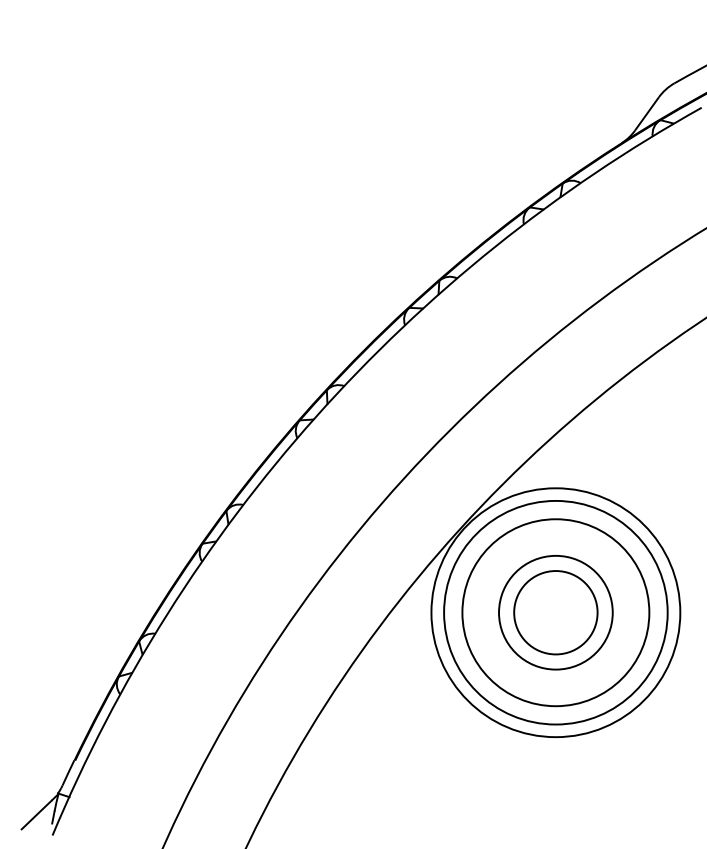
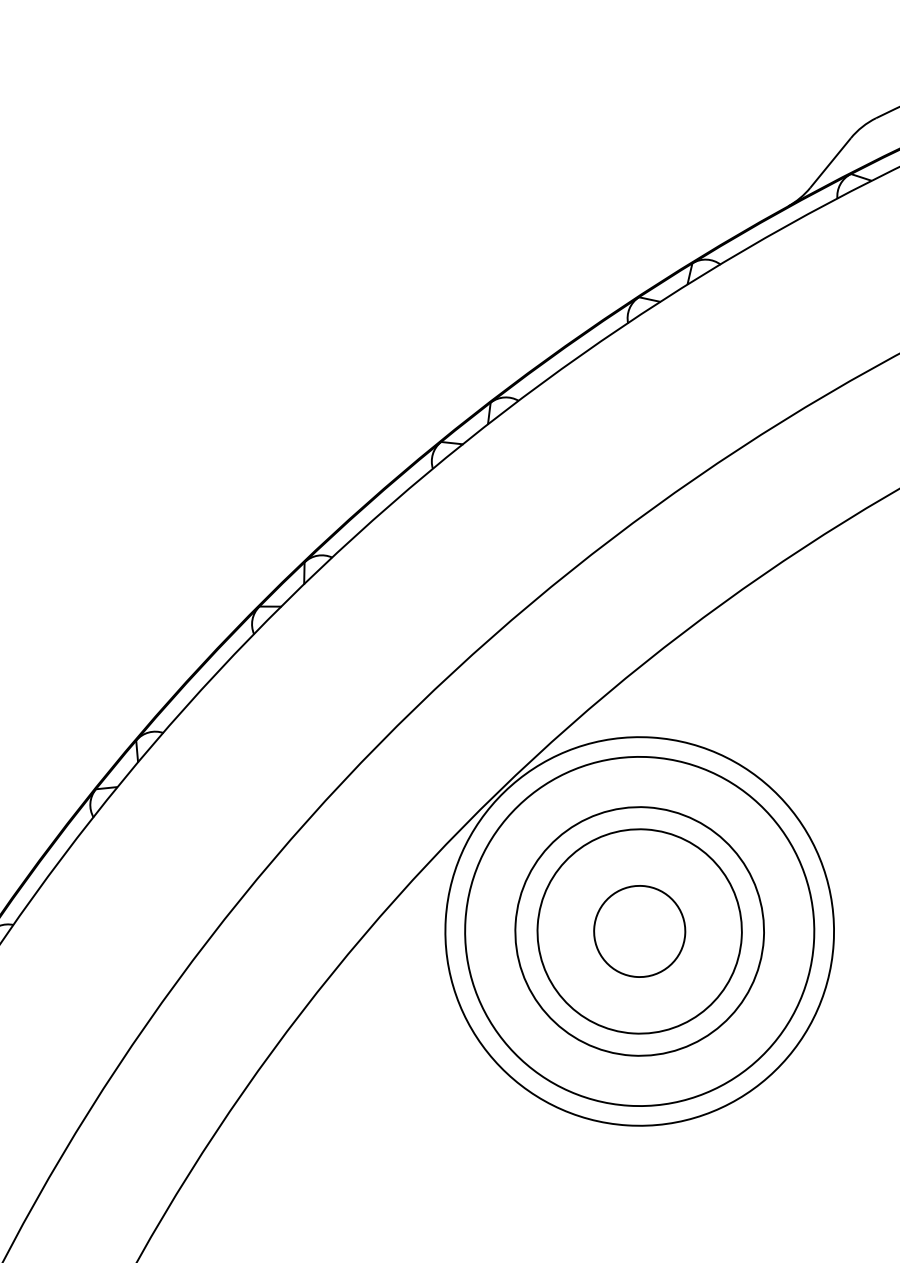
circle: (555, 612) -> (639, 931), size x0.7
circle: (555, 612) -> (639, 931), size x0.7
circle: (555, 612) -> (639, 931), size x1.4

